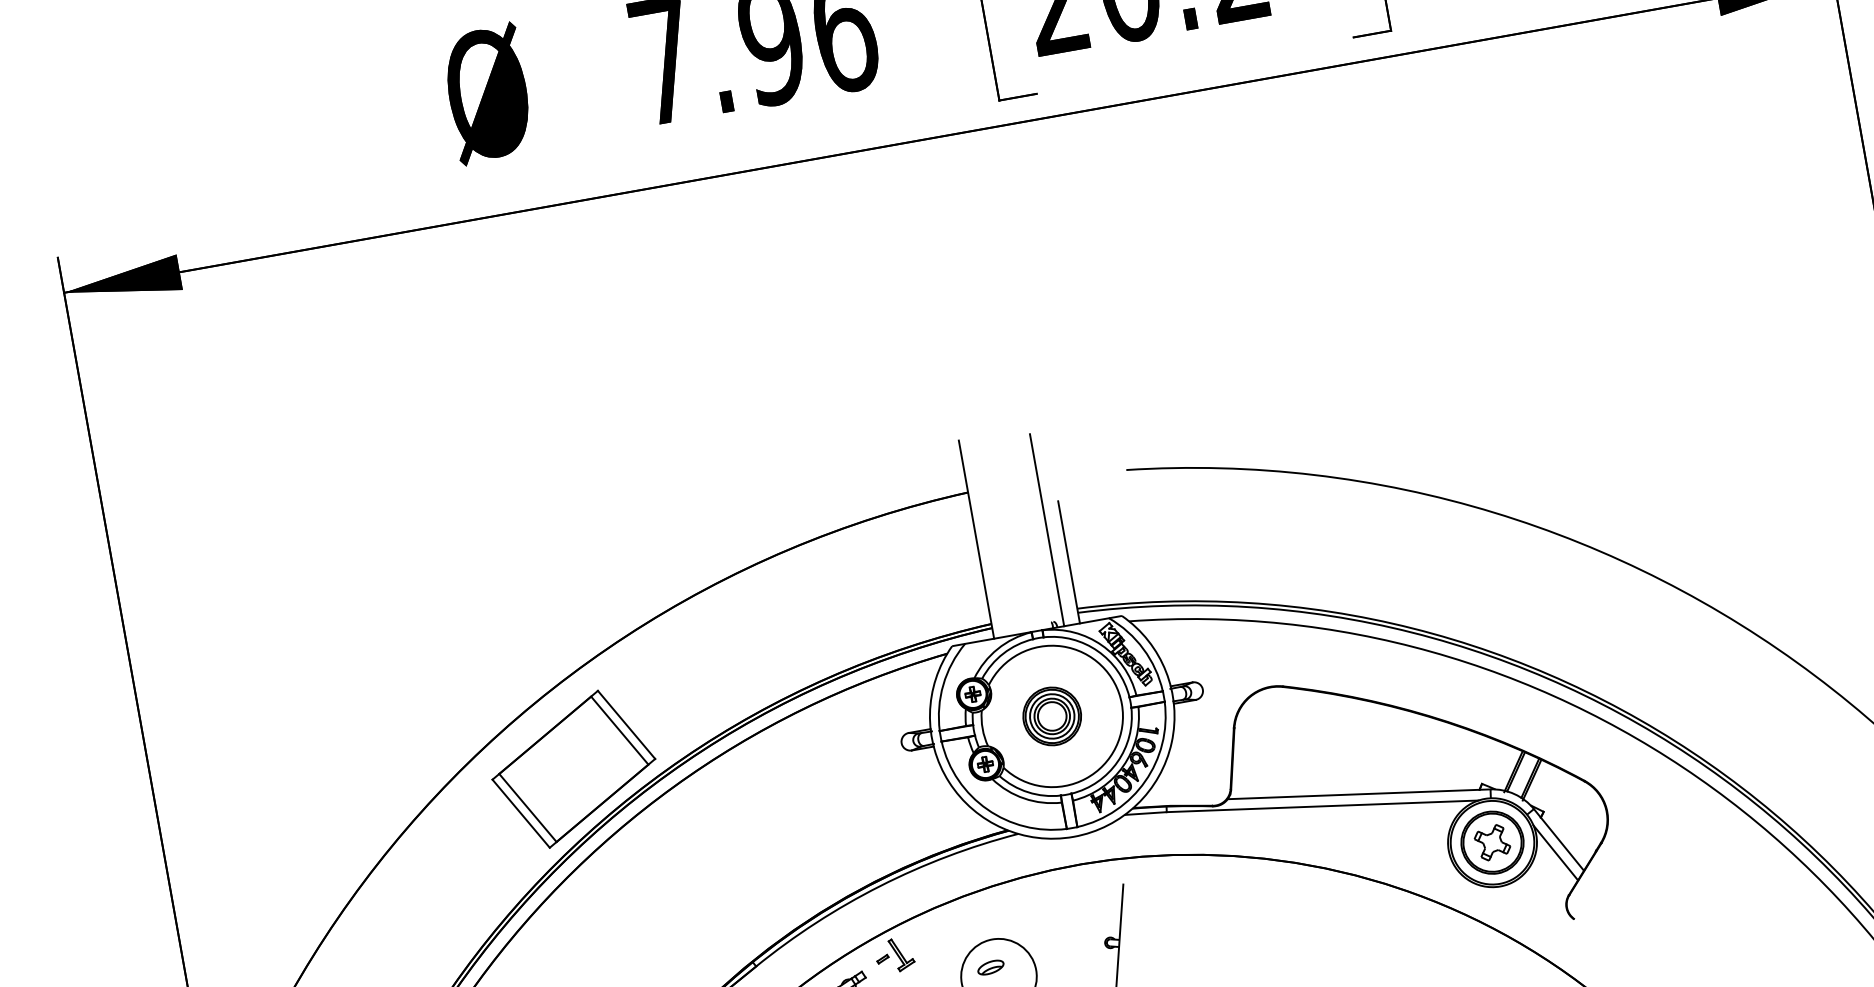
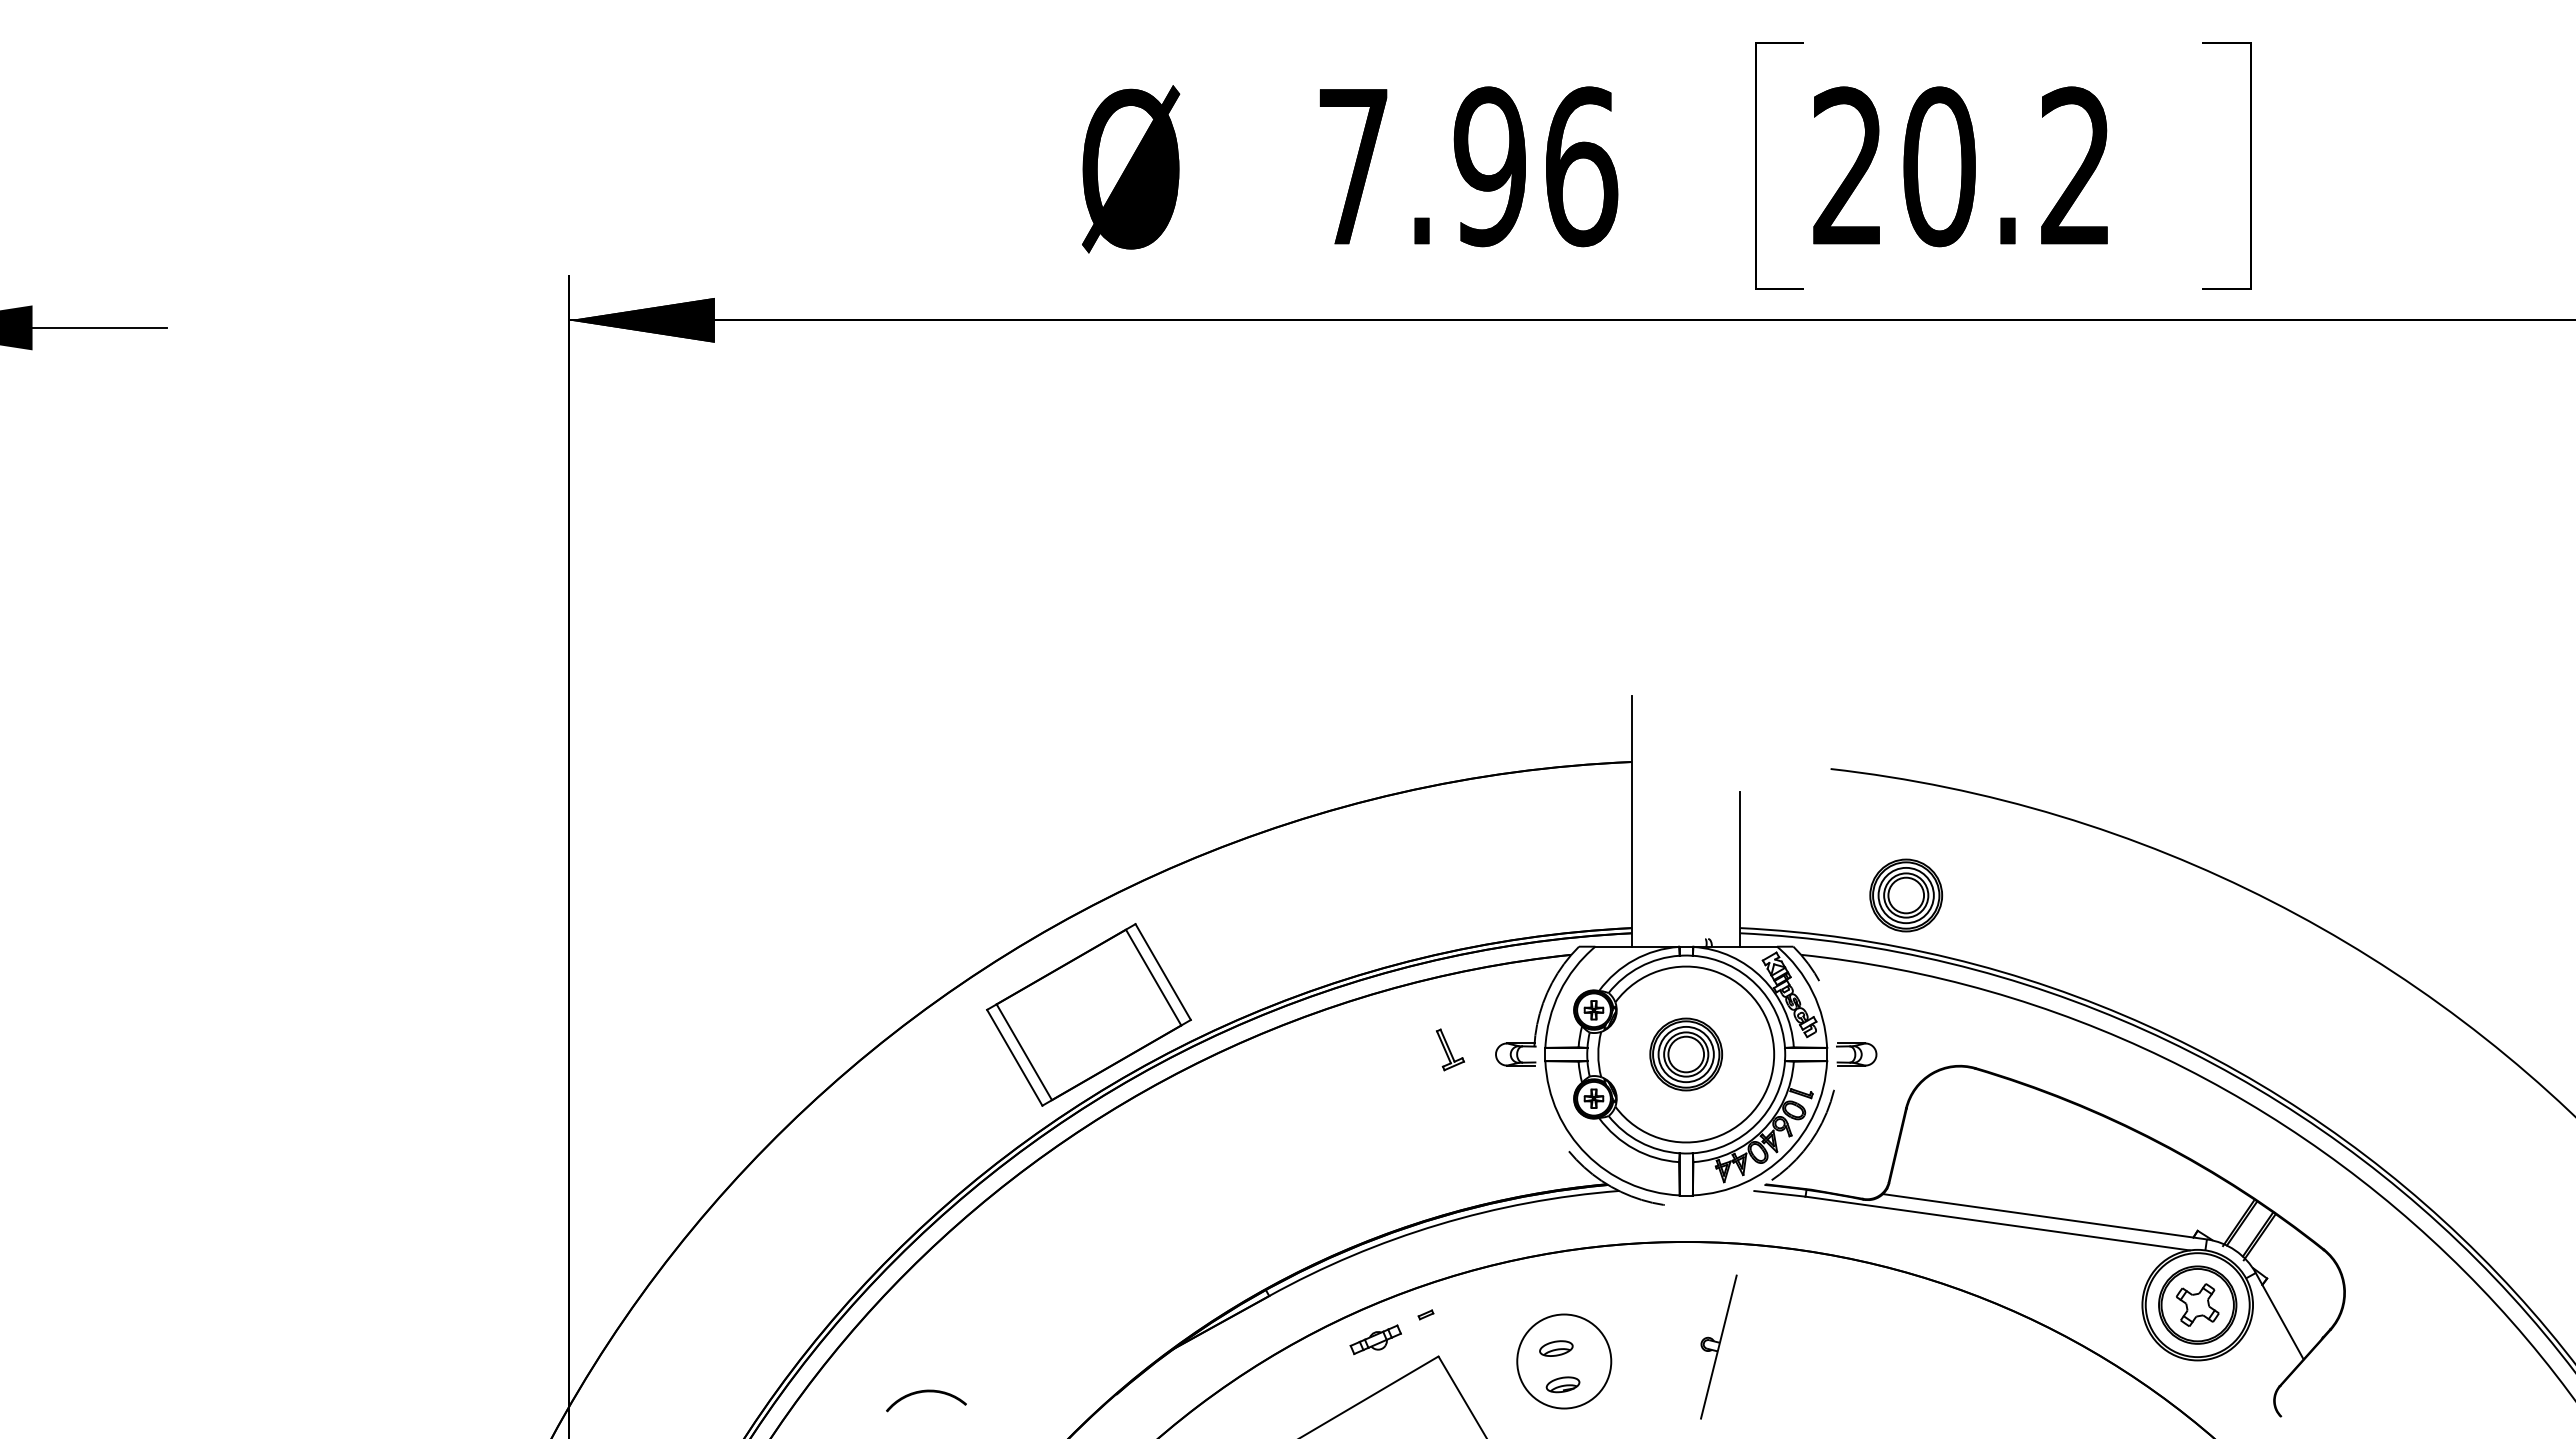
line: (1047, 530) -> (1720, 825), removed
part: (1204, 559) -> (1906, 895), added
arc: (1073, 836) -> (1686, 1206), solid -> dashed
line: (1555, 852) -> (2272, 1330), removed
part: (902, 953) -> (1450, 1049), moved

